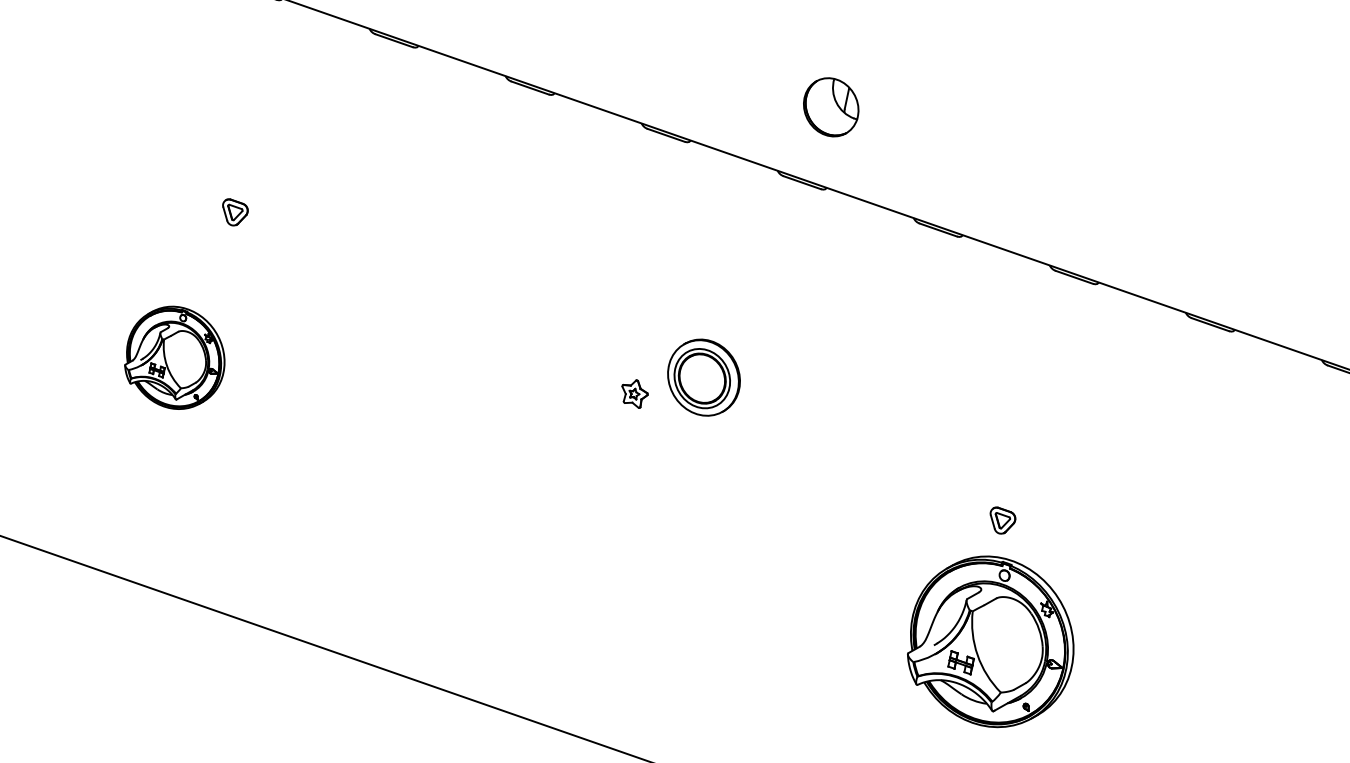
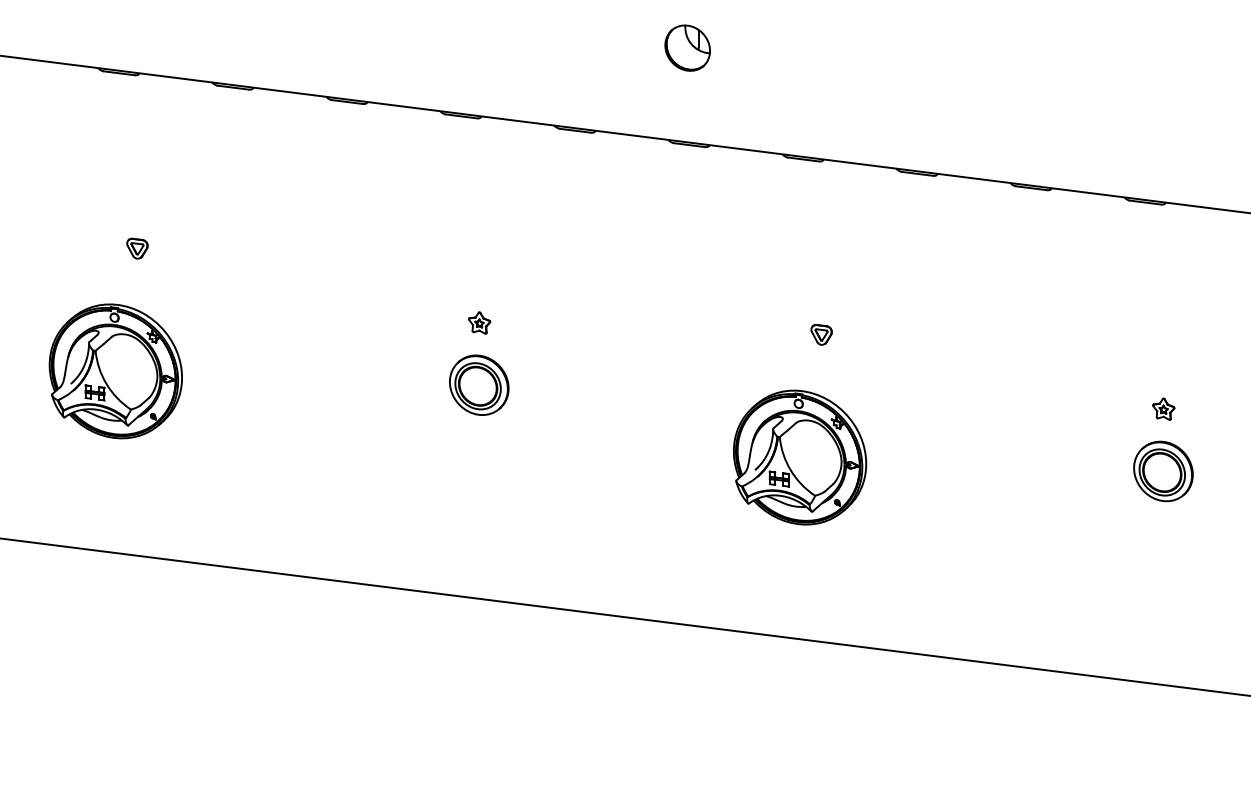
part: (831, 106) -> (687, 47), moved
part: (175, 357) -> (115, 371), size x1.67
part: (704, 376) -> (479, 384), moved
part: (1001, 520) -> (821, 334), moved

